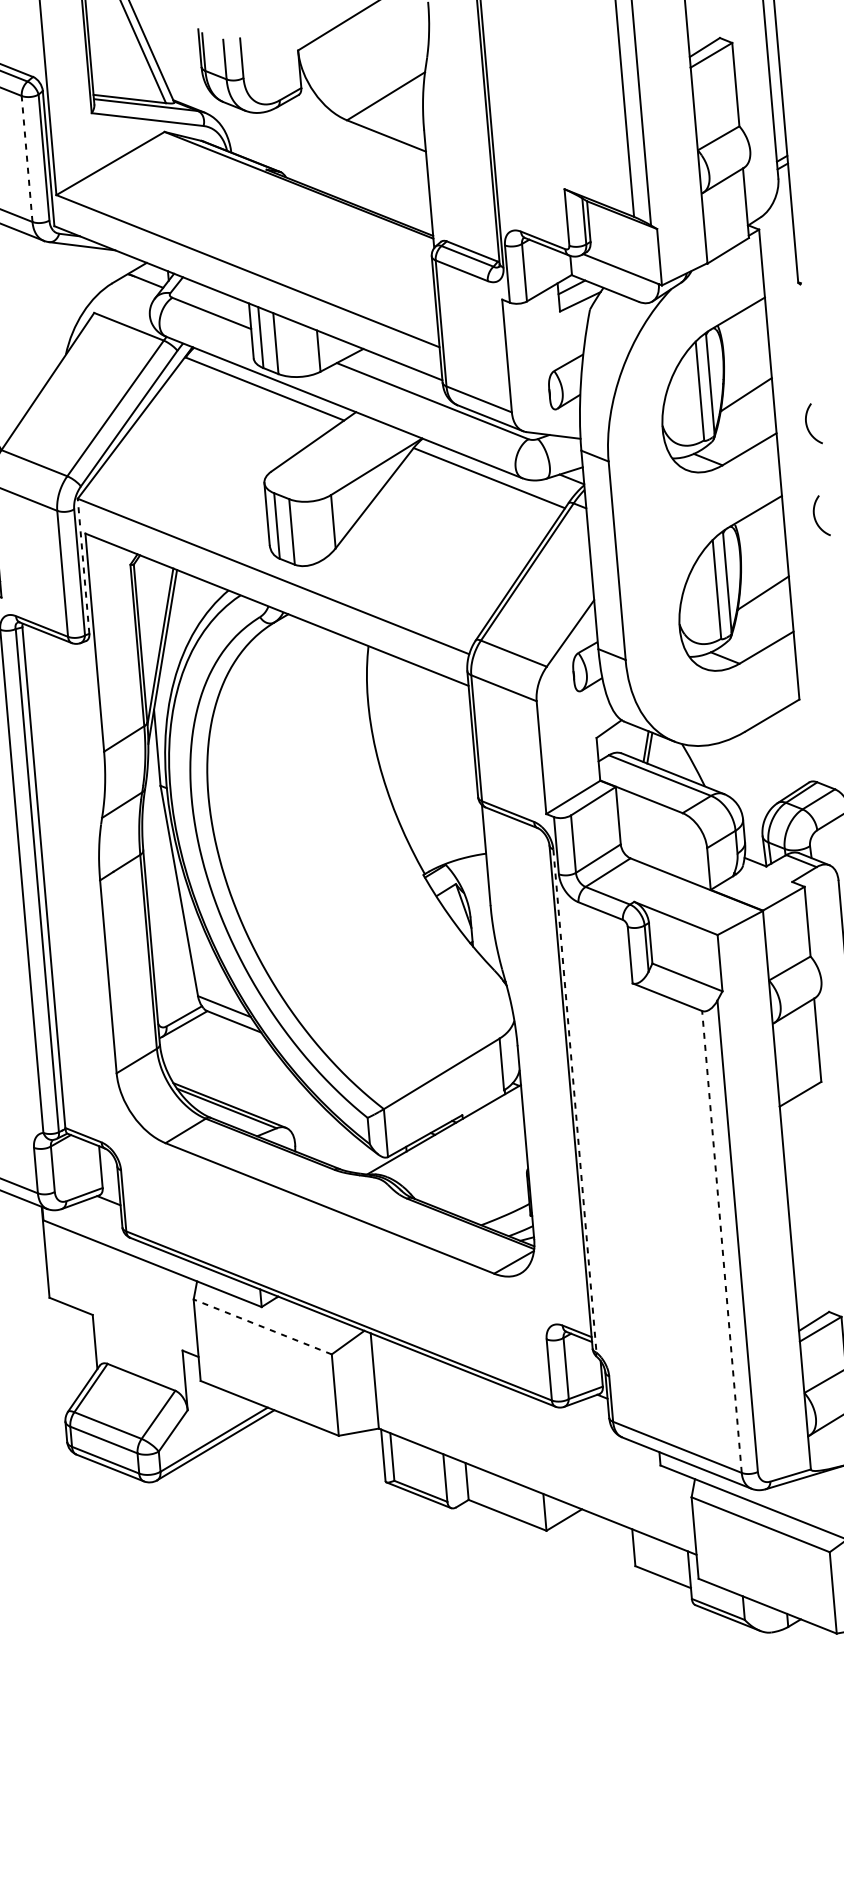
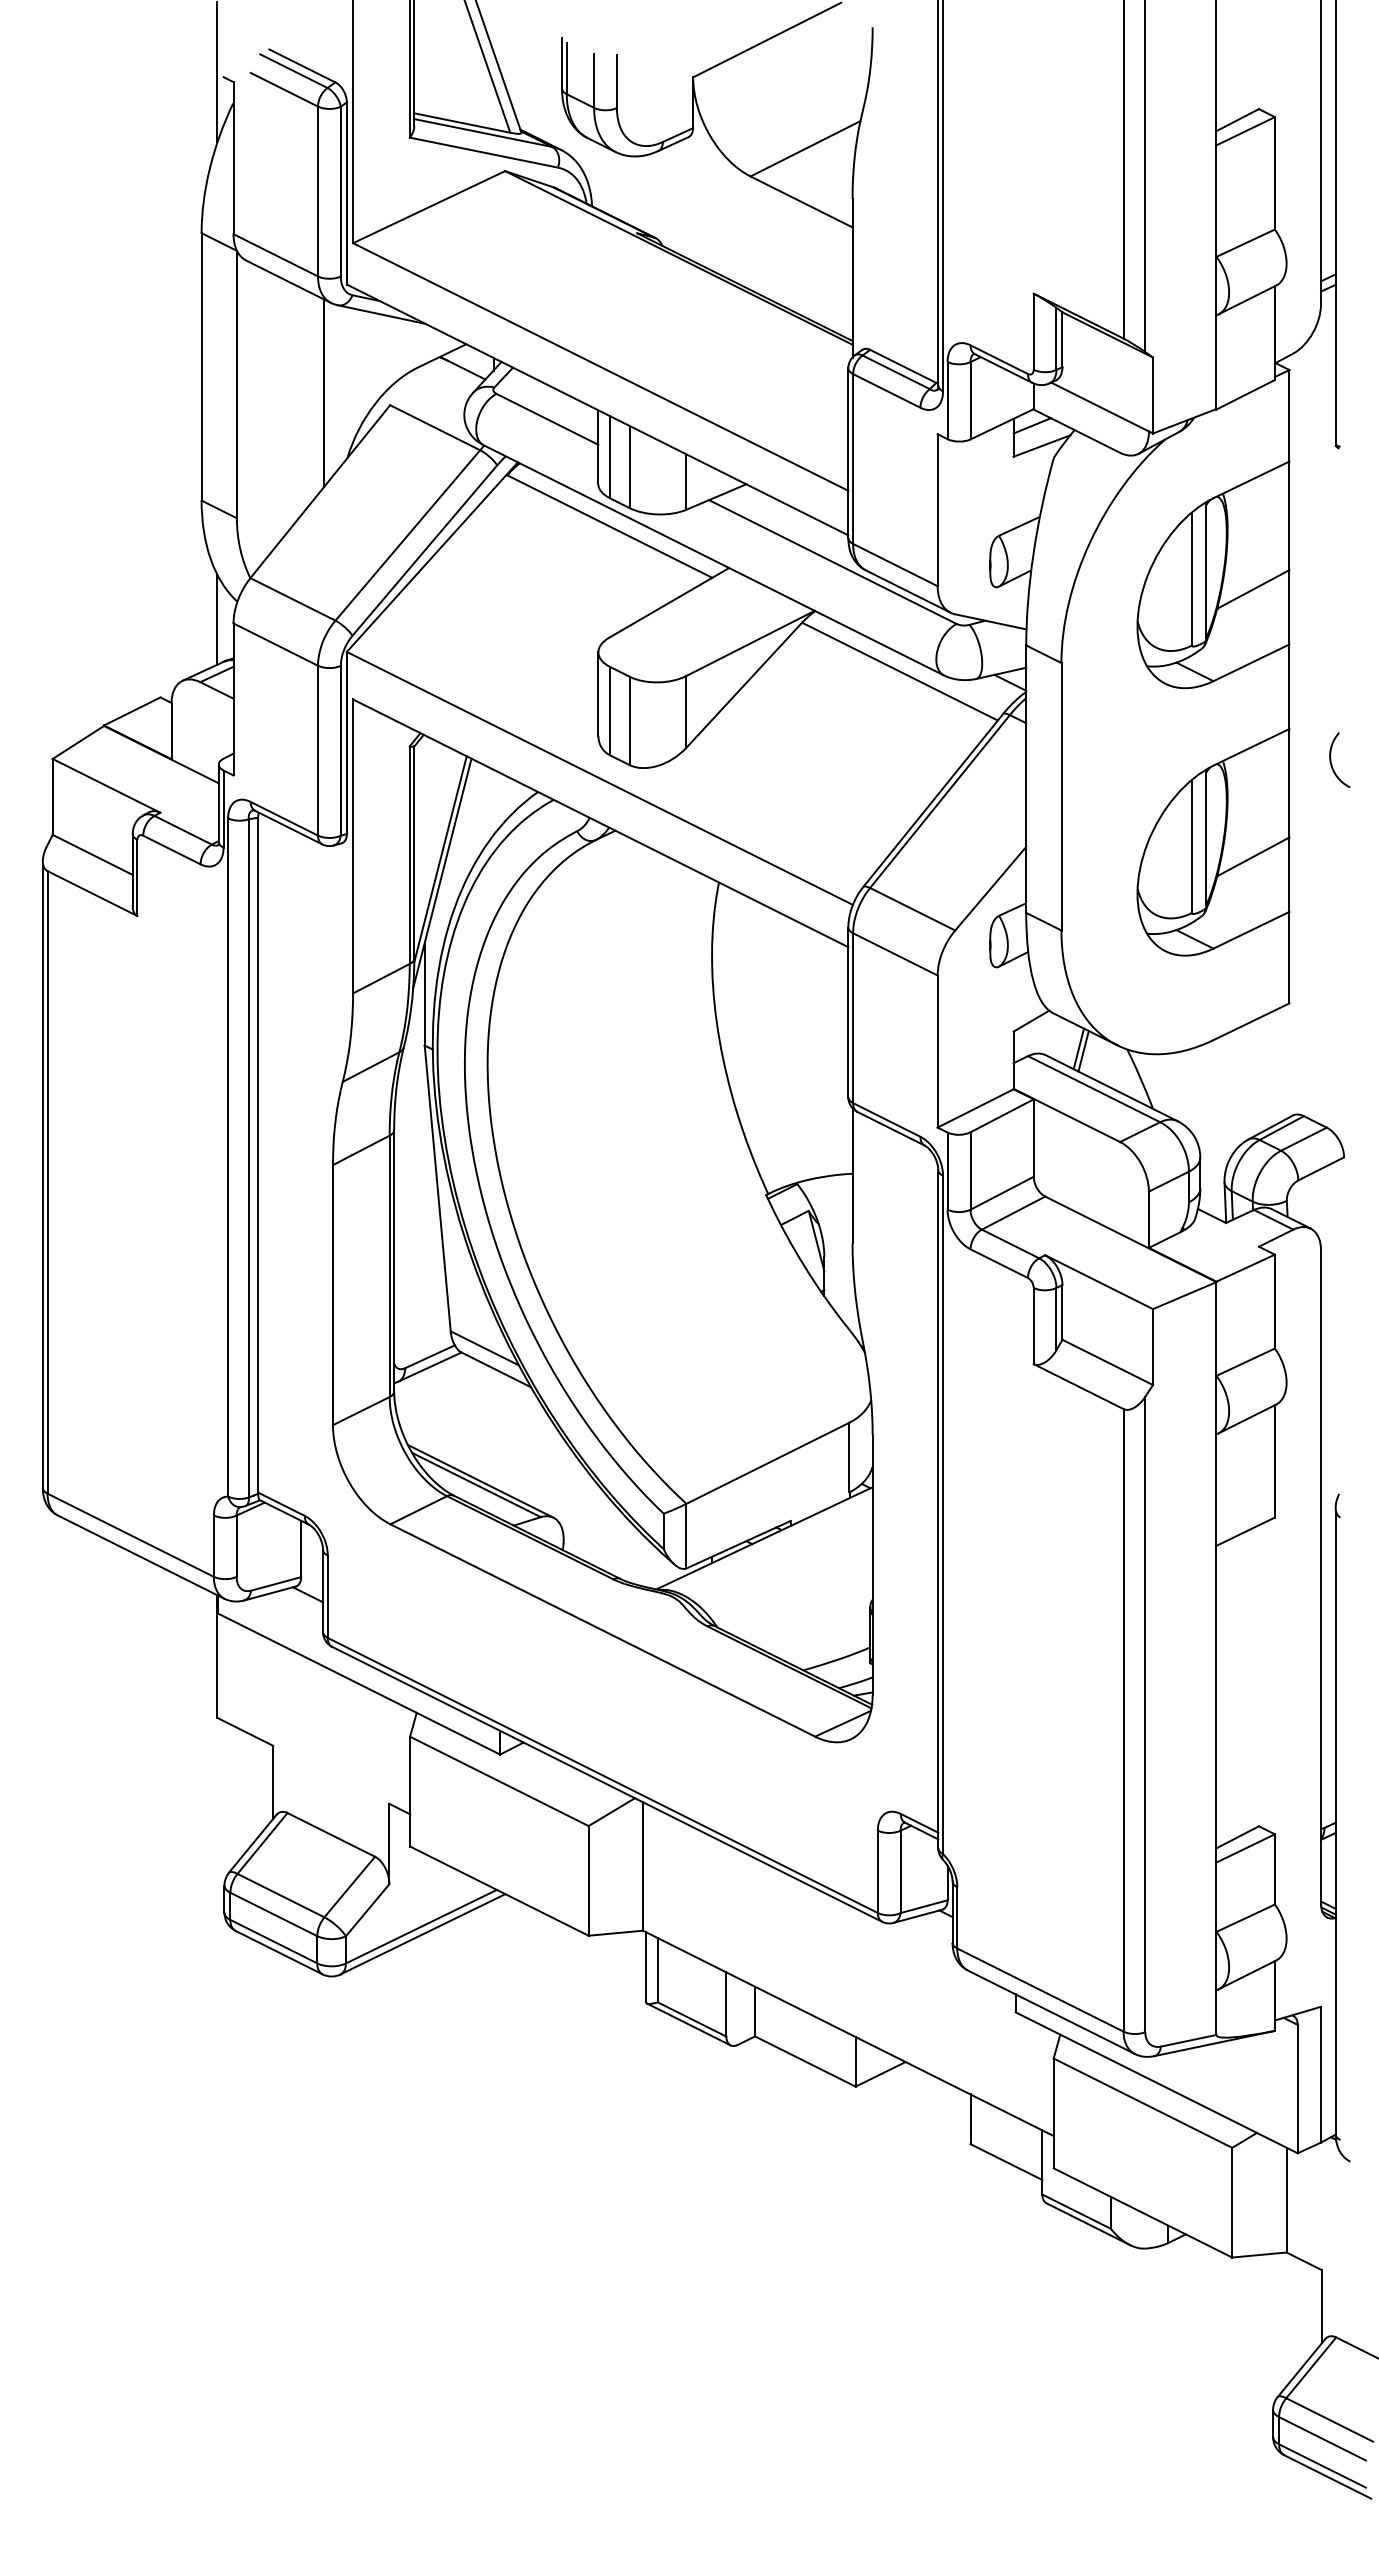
line: (27, 158) -> (318, 191), dashed -> solid
line: (44, 307) -> (324, 392), added
curve: (807, 424) -> (1331, 636), removed
line: (83, 565) -> (346, 742), dashed -> solid
line: (575, 1101) -> (943, 1515), dashed -> solid
line: (721, 1241) -> (1123, 1719), dashed -> solid
line: (262, 1327) -> (499, 1781), dashed -> solid

